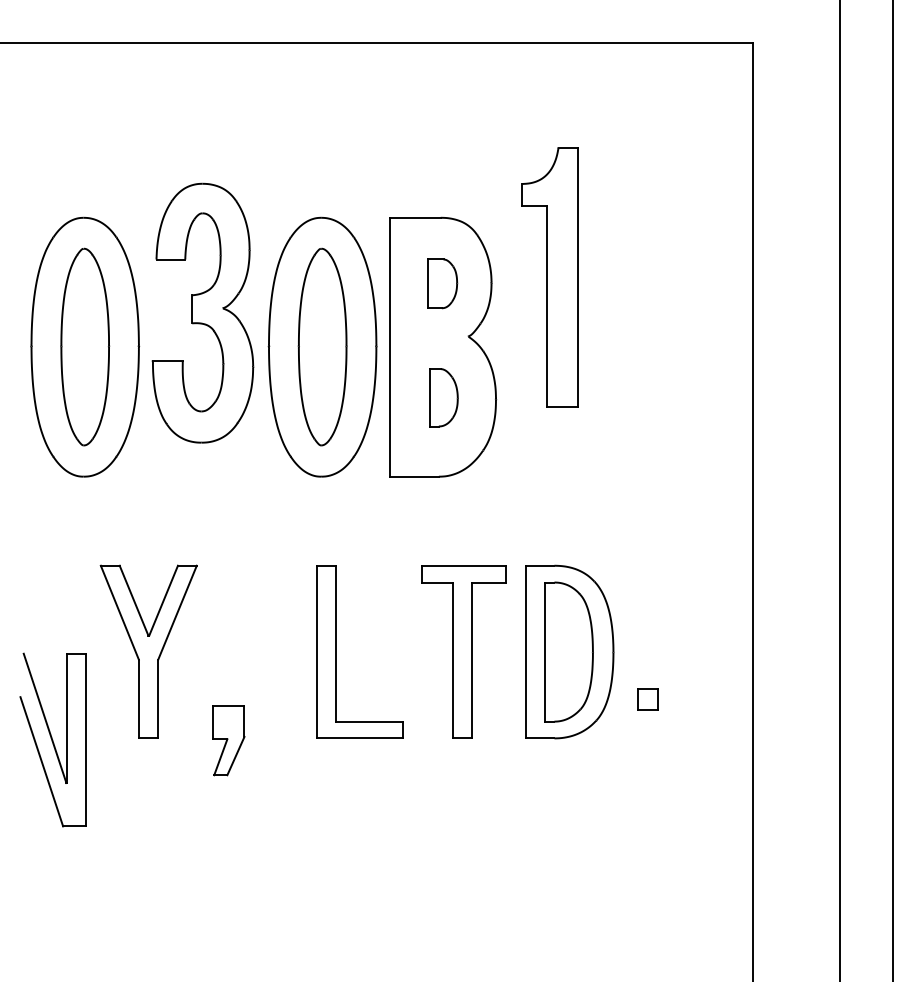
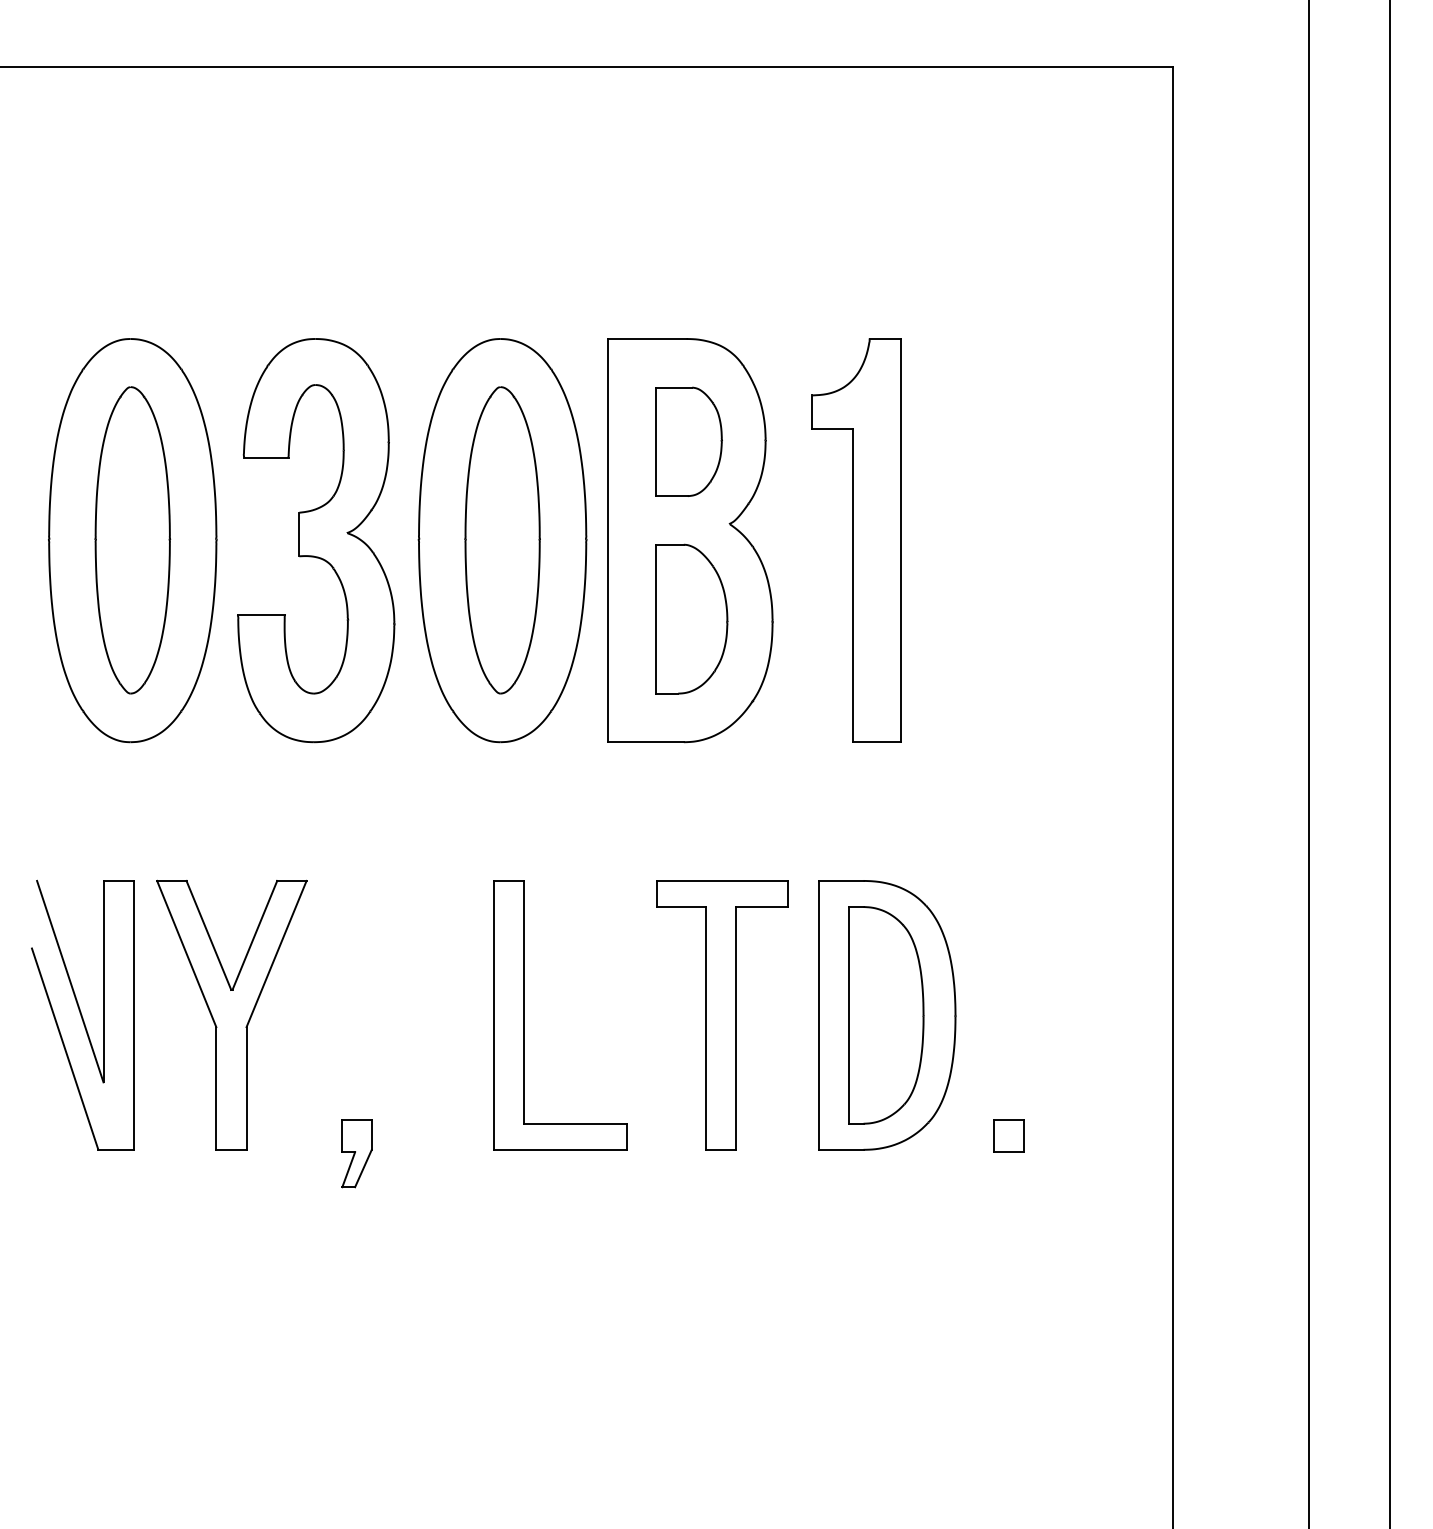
part: (549, 277) -> (855, 540), moved
part: (442, 283) -> (689, 441), size x1.43
part: (202, 312) -> (315, 539), moved
part: (443, 397) -> (690, 618), size x1.67
part: (647, 699) -> (1008, 1135), moved
part: (52, 739) -> (81, 1014), moved
part: (228, 740) -> (355, 1153), size x0.62

